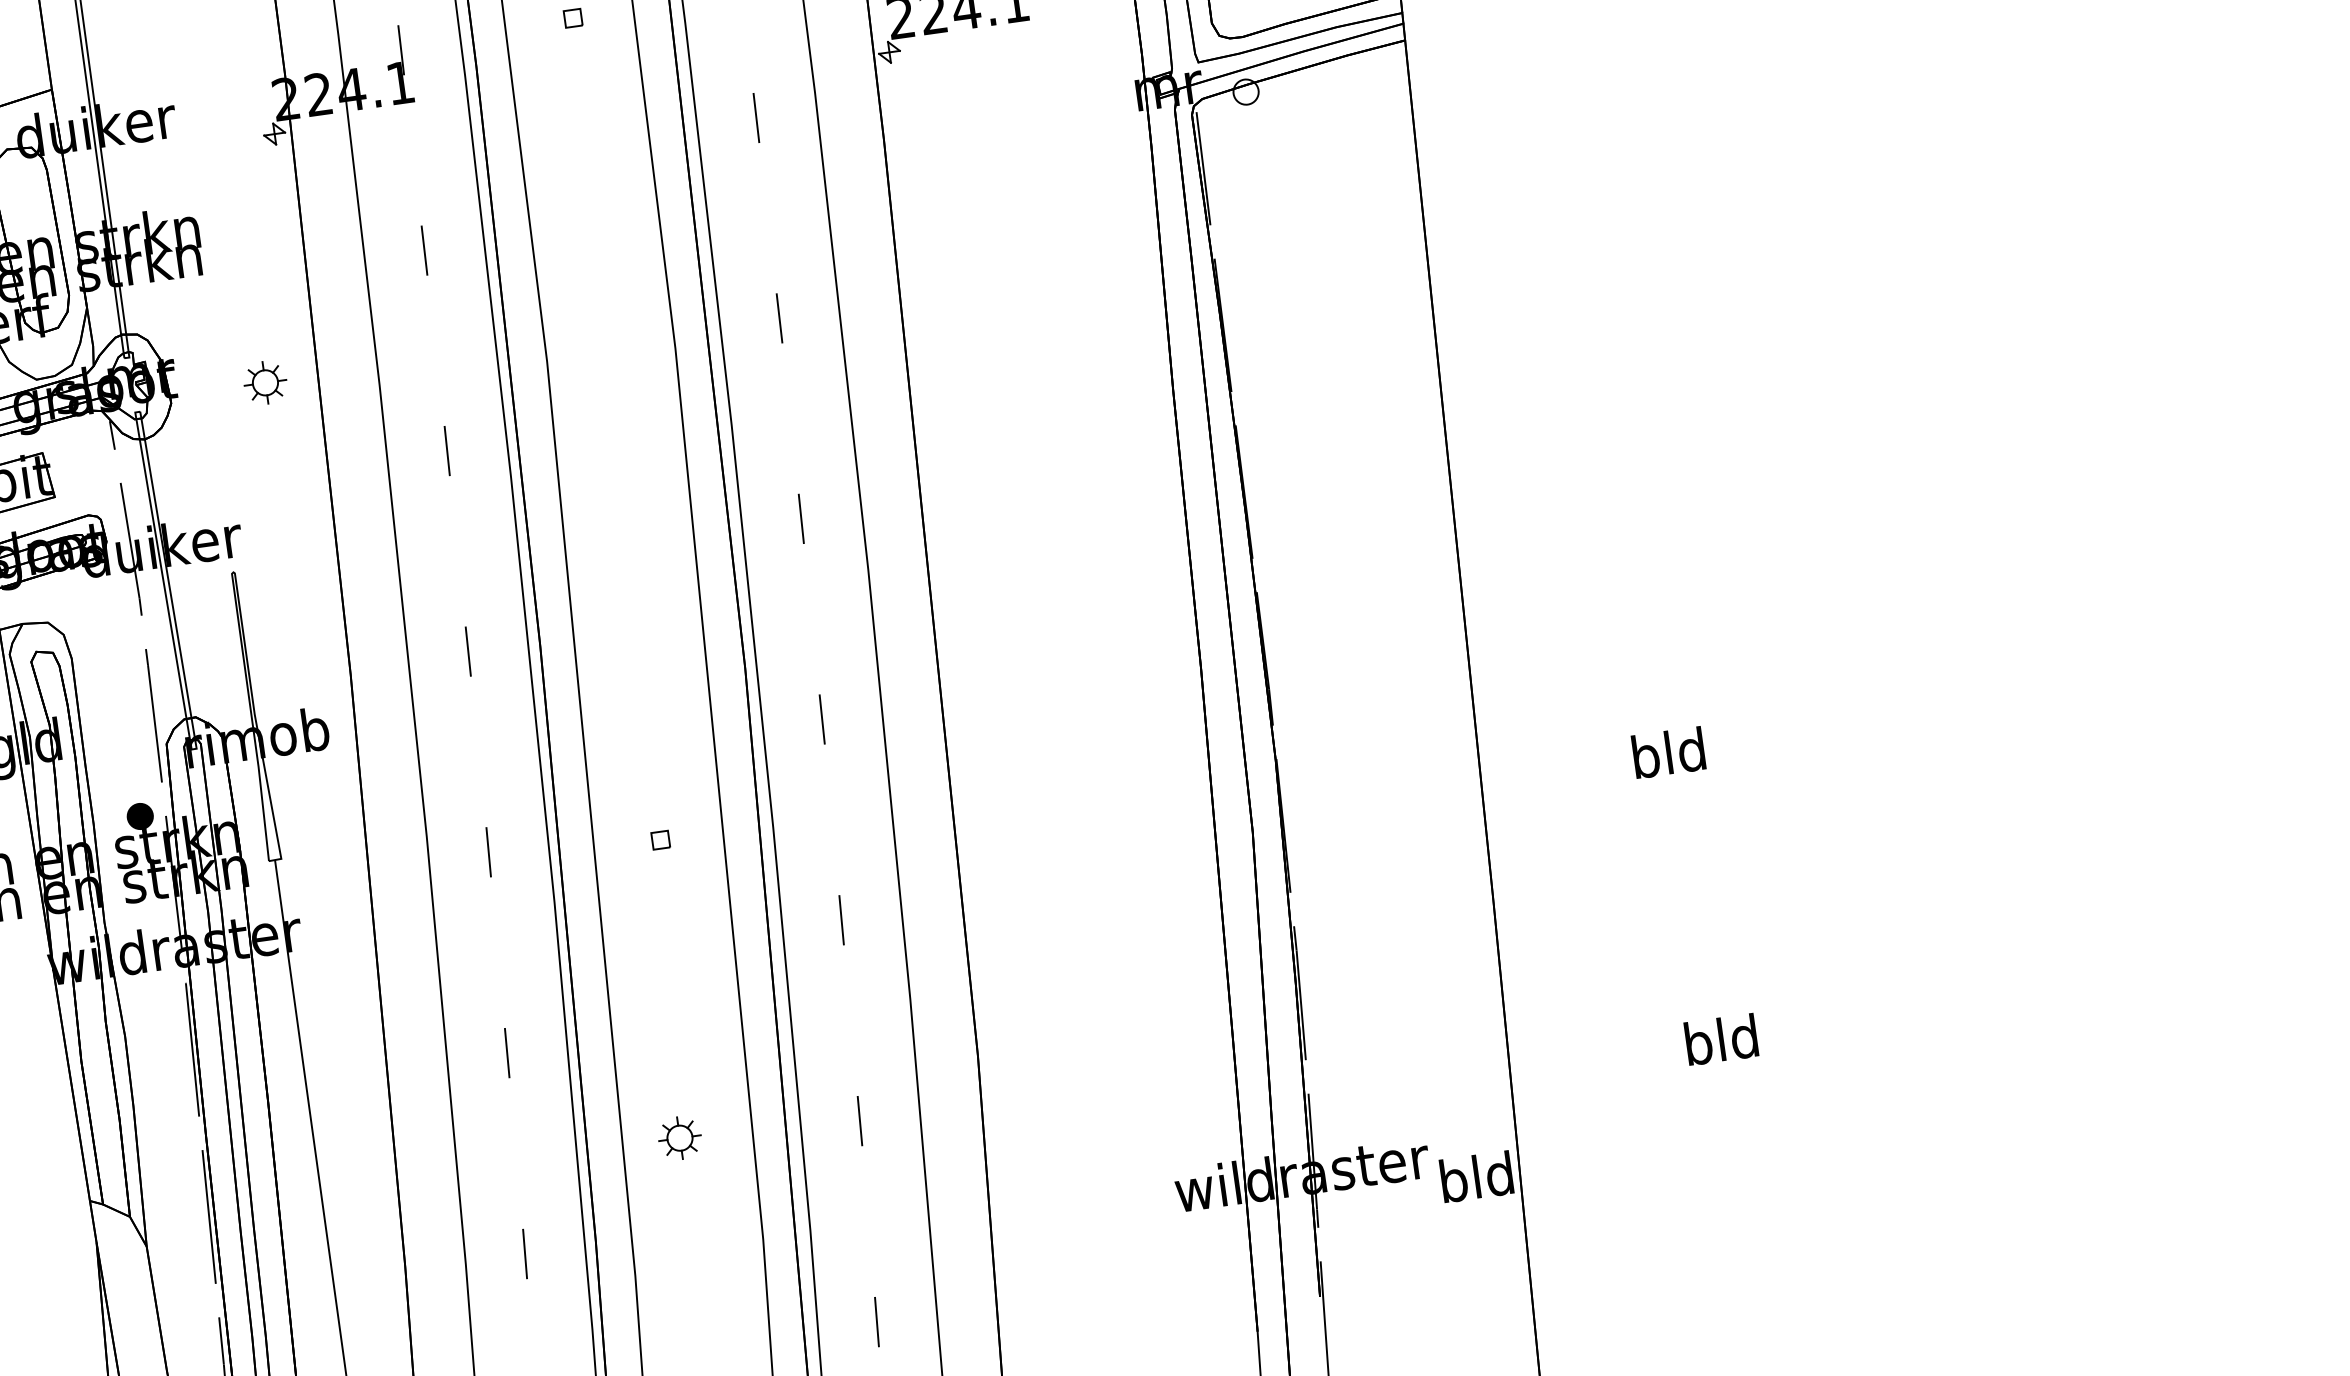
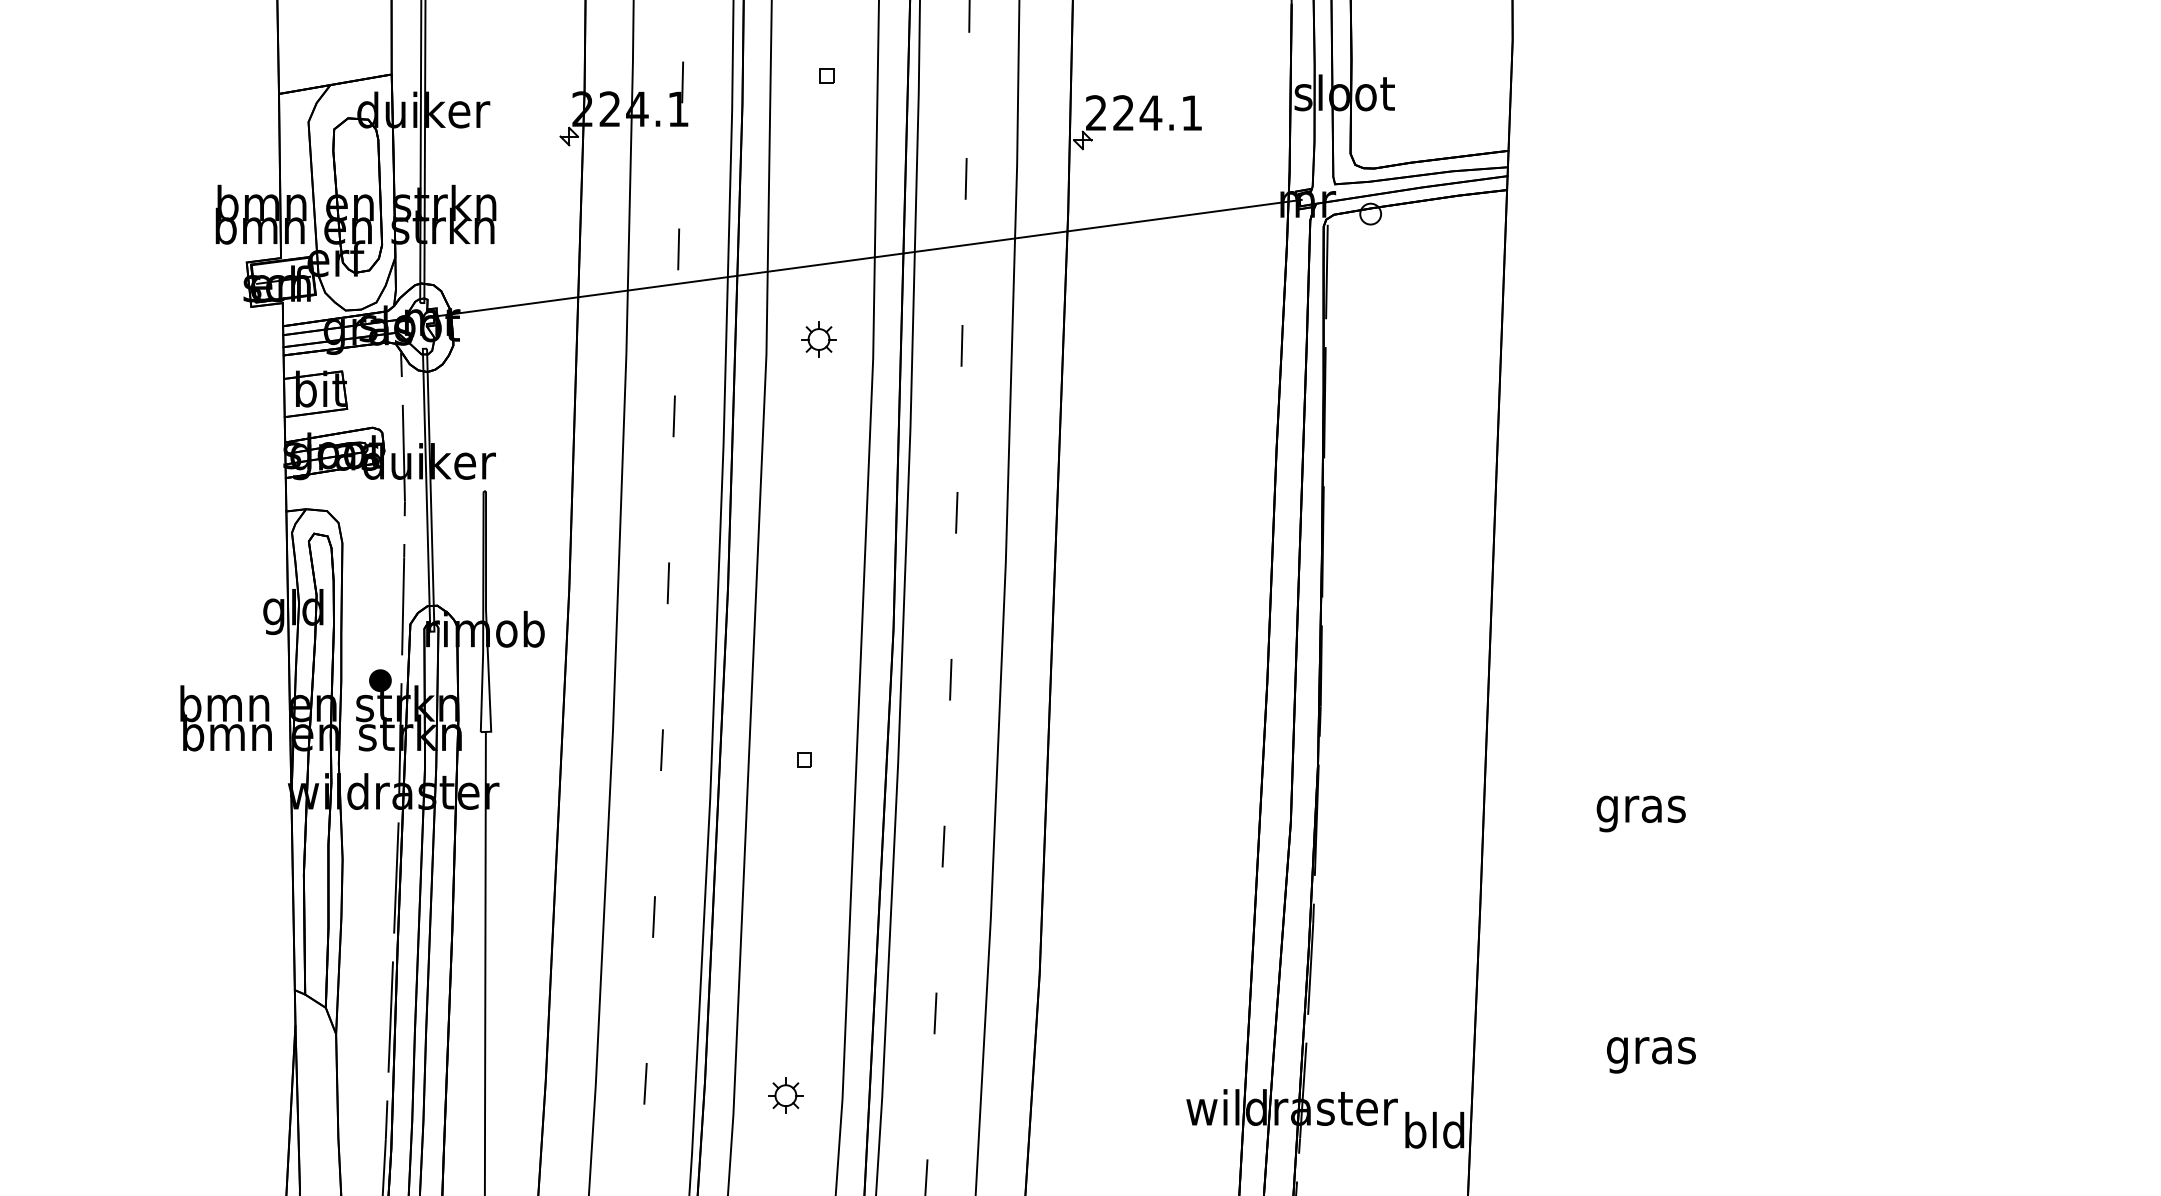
line: (650, 228) -> (866, 257), added
part: (264, 382) -> (818, 339), moved
text: (1668, 758) -> (1640, 809), bld -> gras
text: (1722, 1045) -> (1651, 1050), bld -> gras
part: (679, 1138) -> (785, 1095), moved

